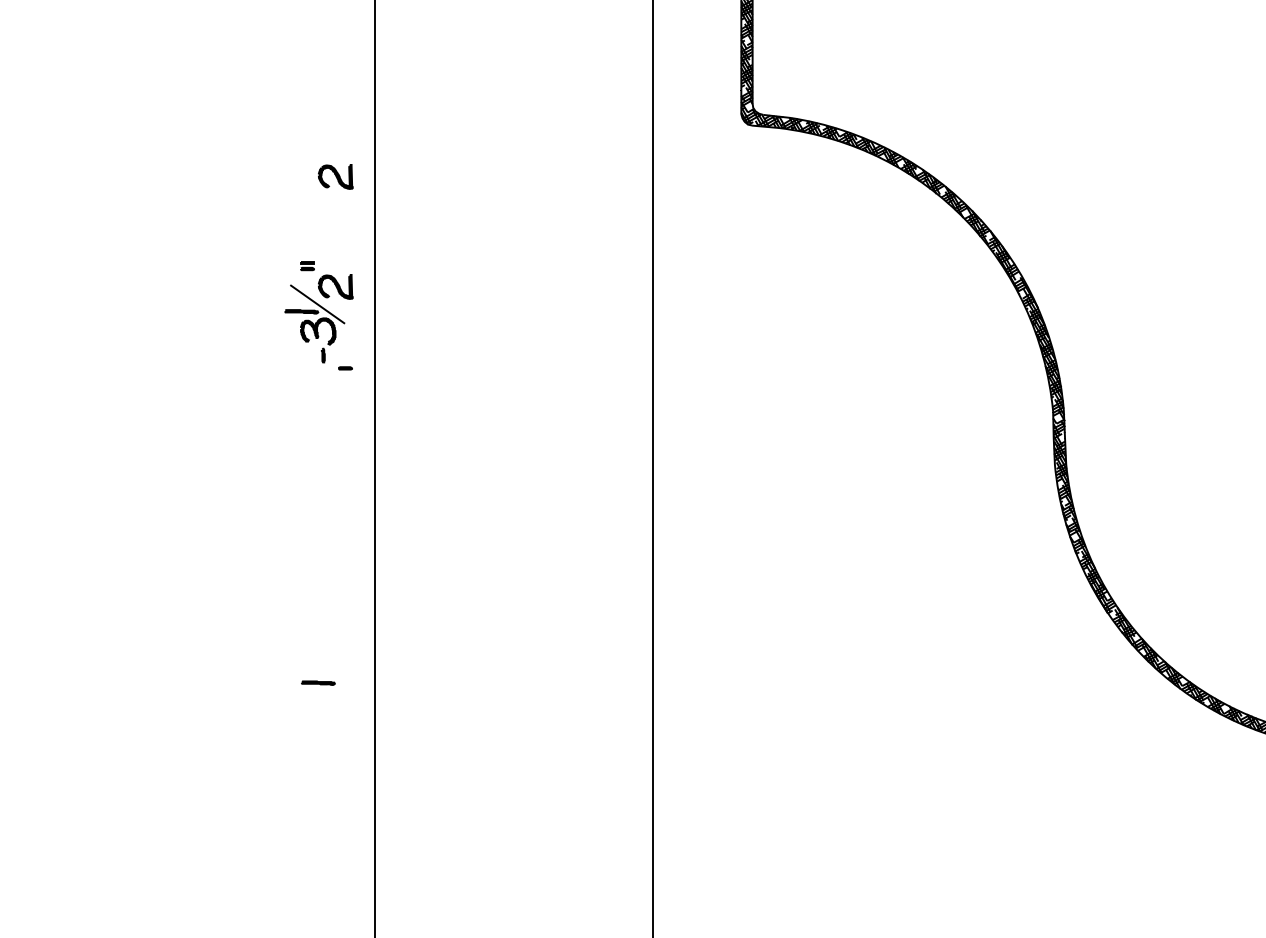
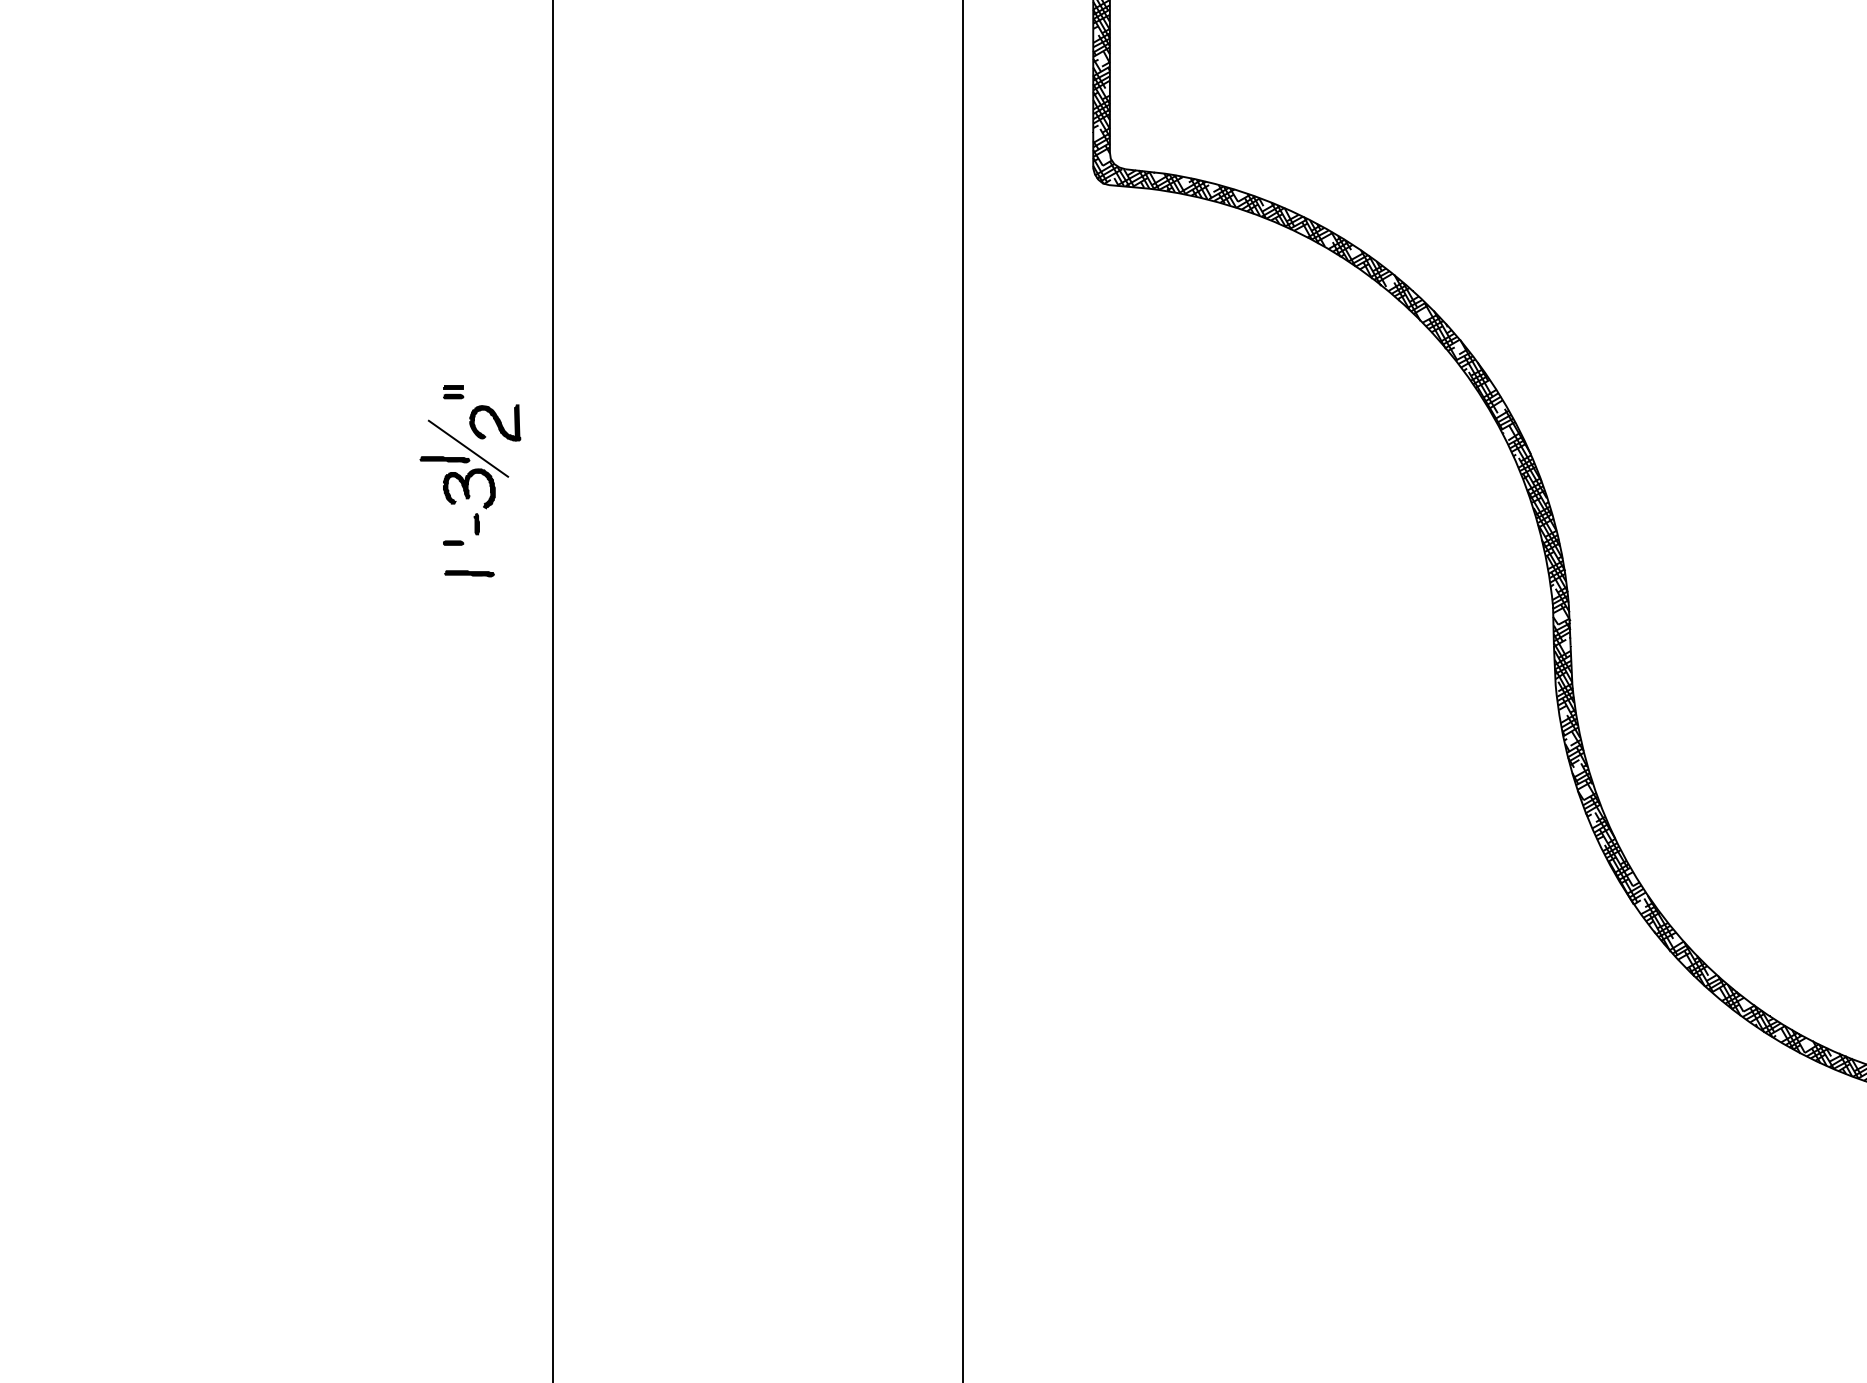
part: (335, 176) -> (494, 260), removed
part: (345, 368) -> (453, 543), moved
part: (318, 682) -> (469, 572), moved

